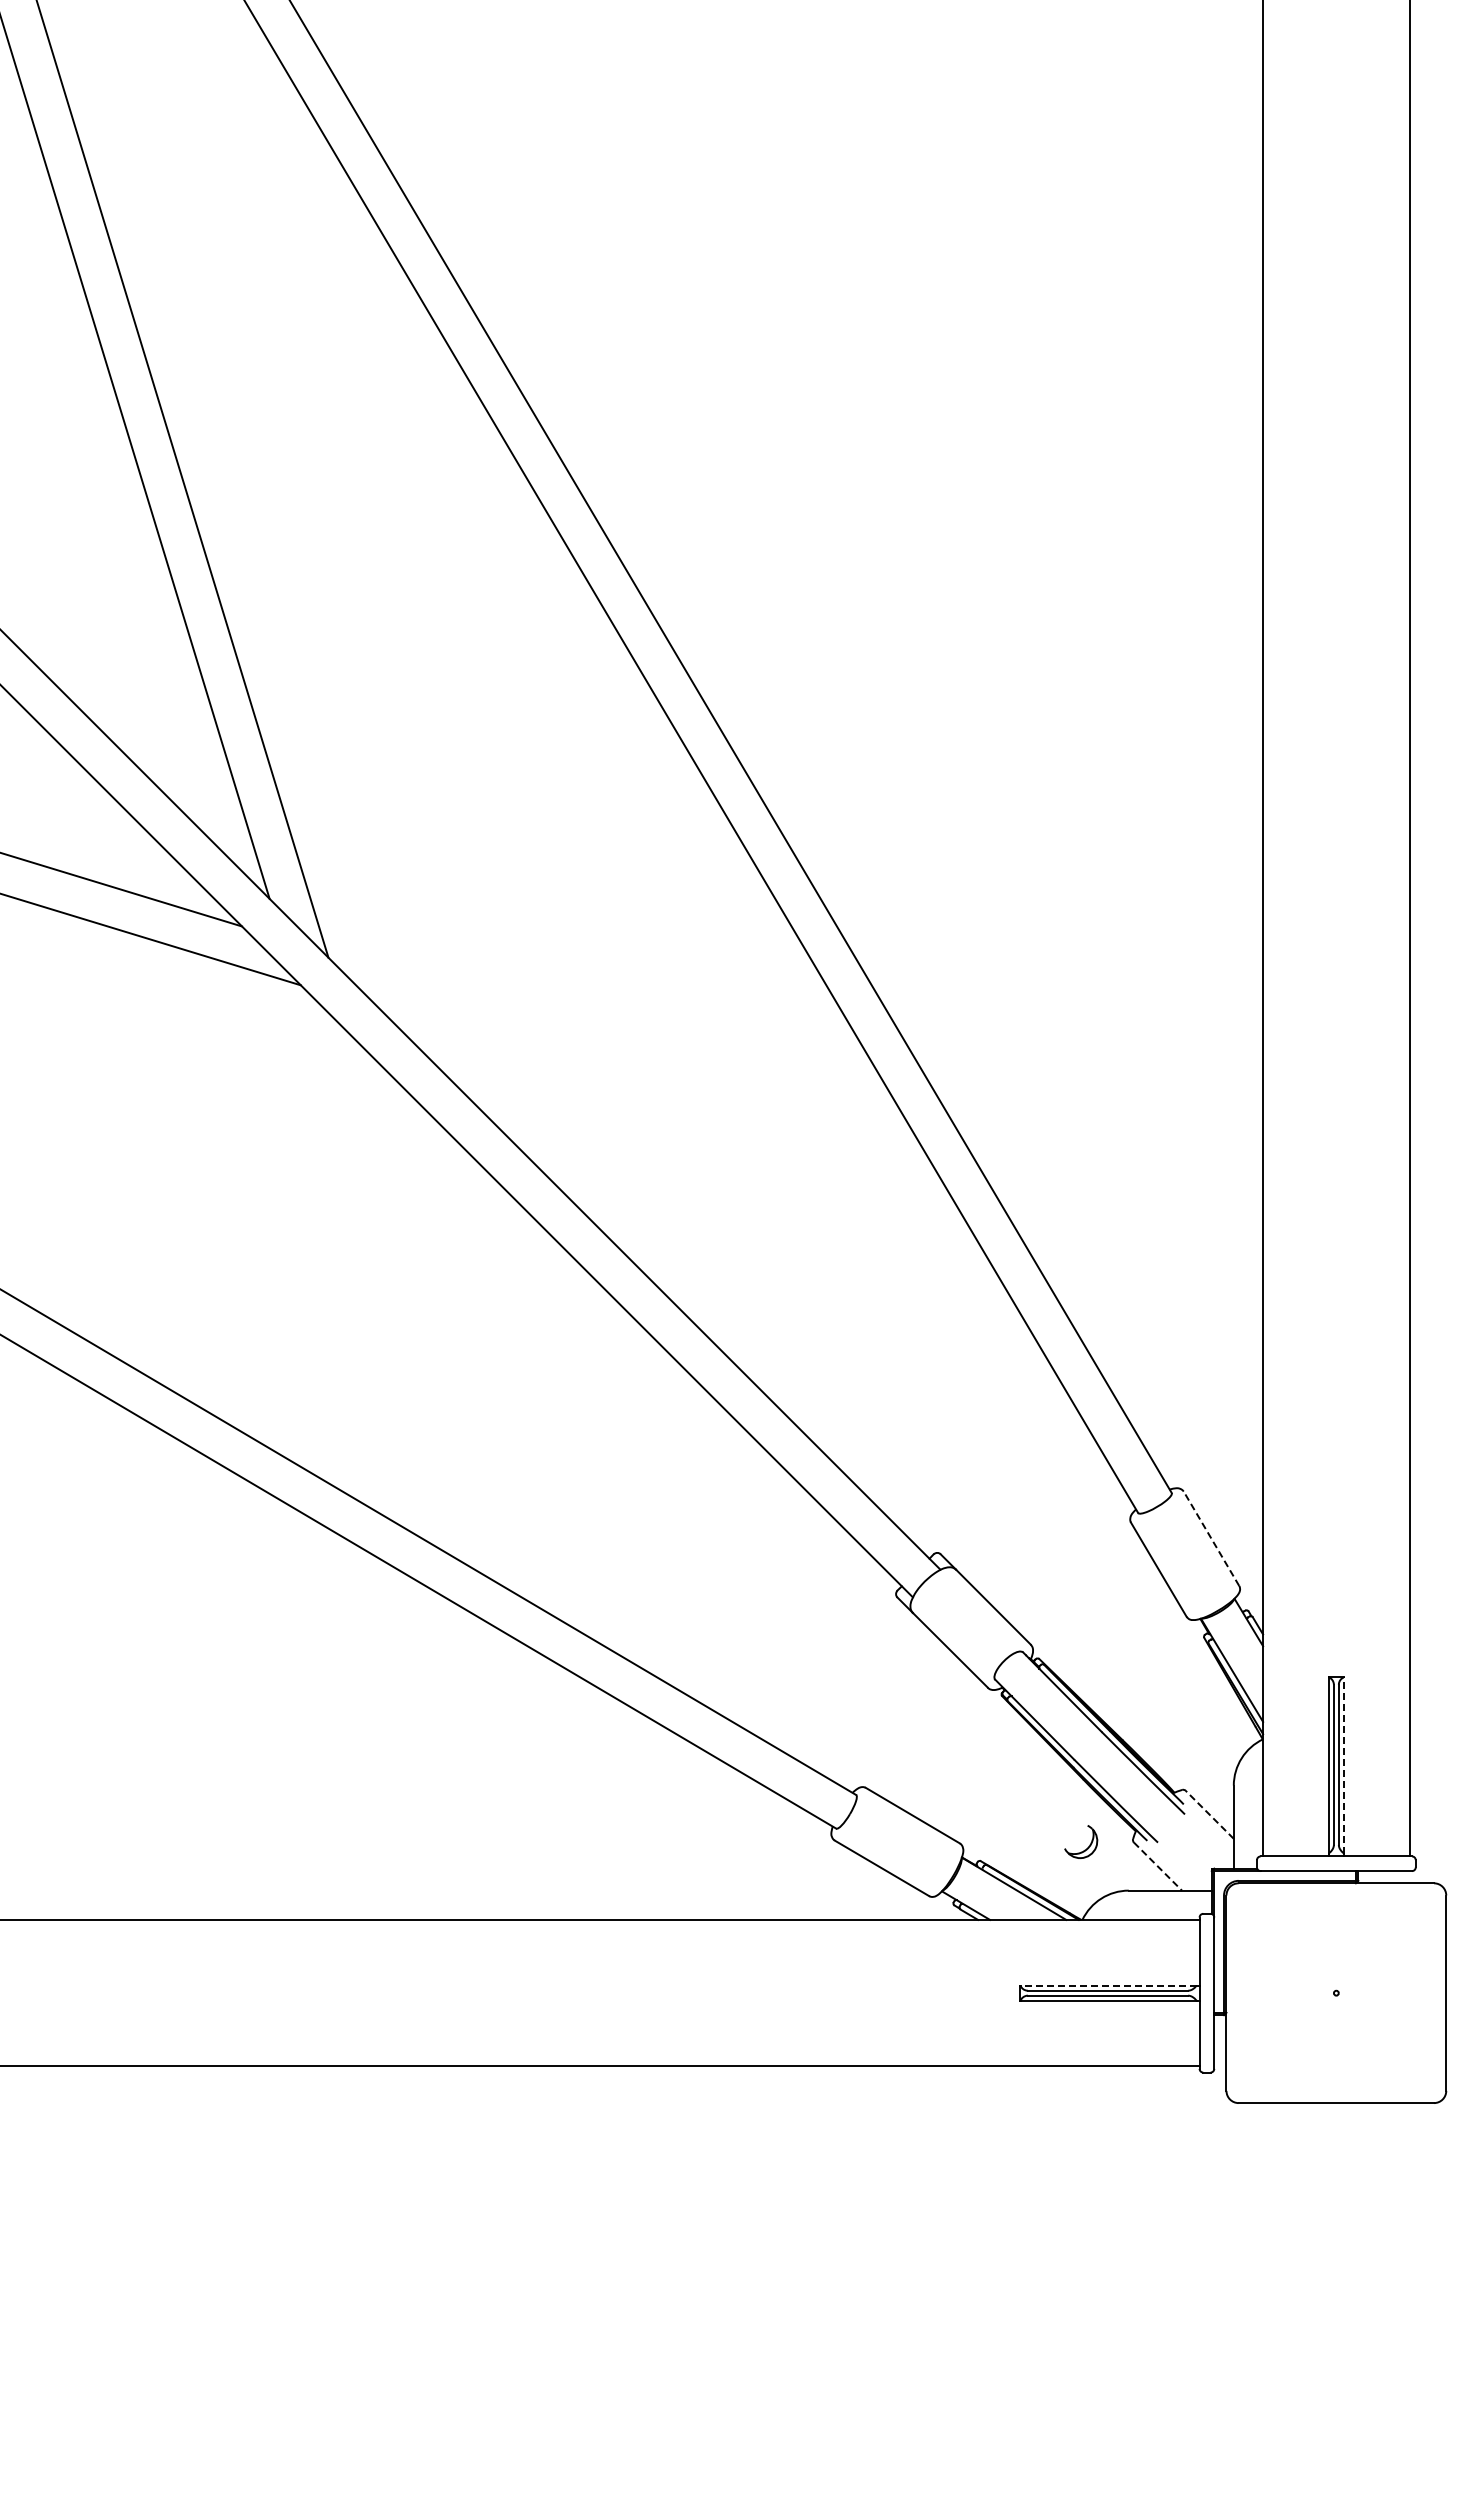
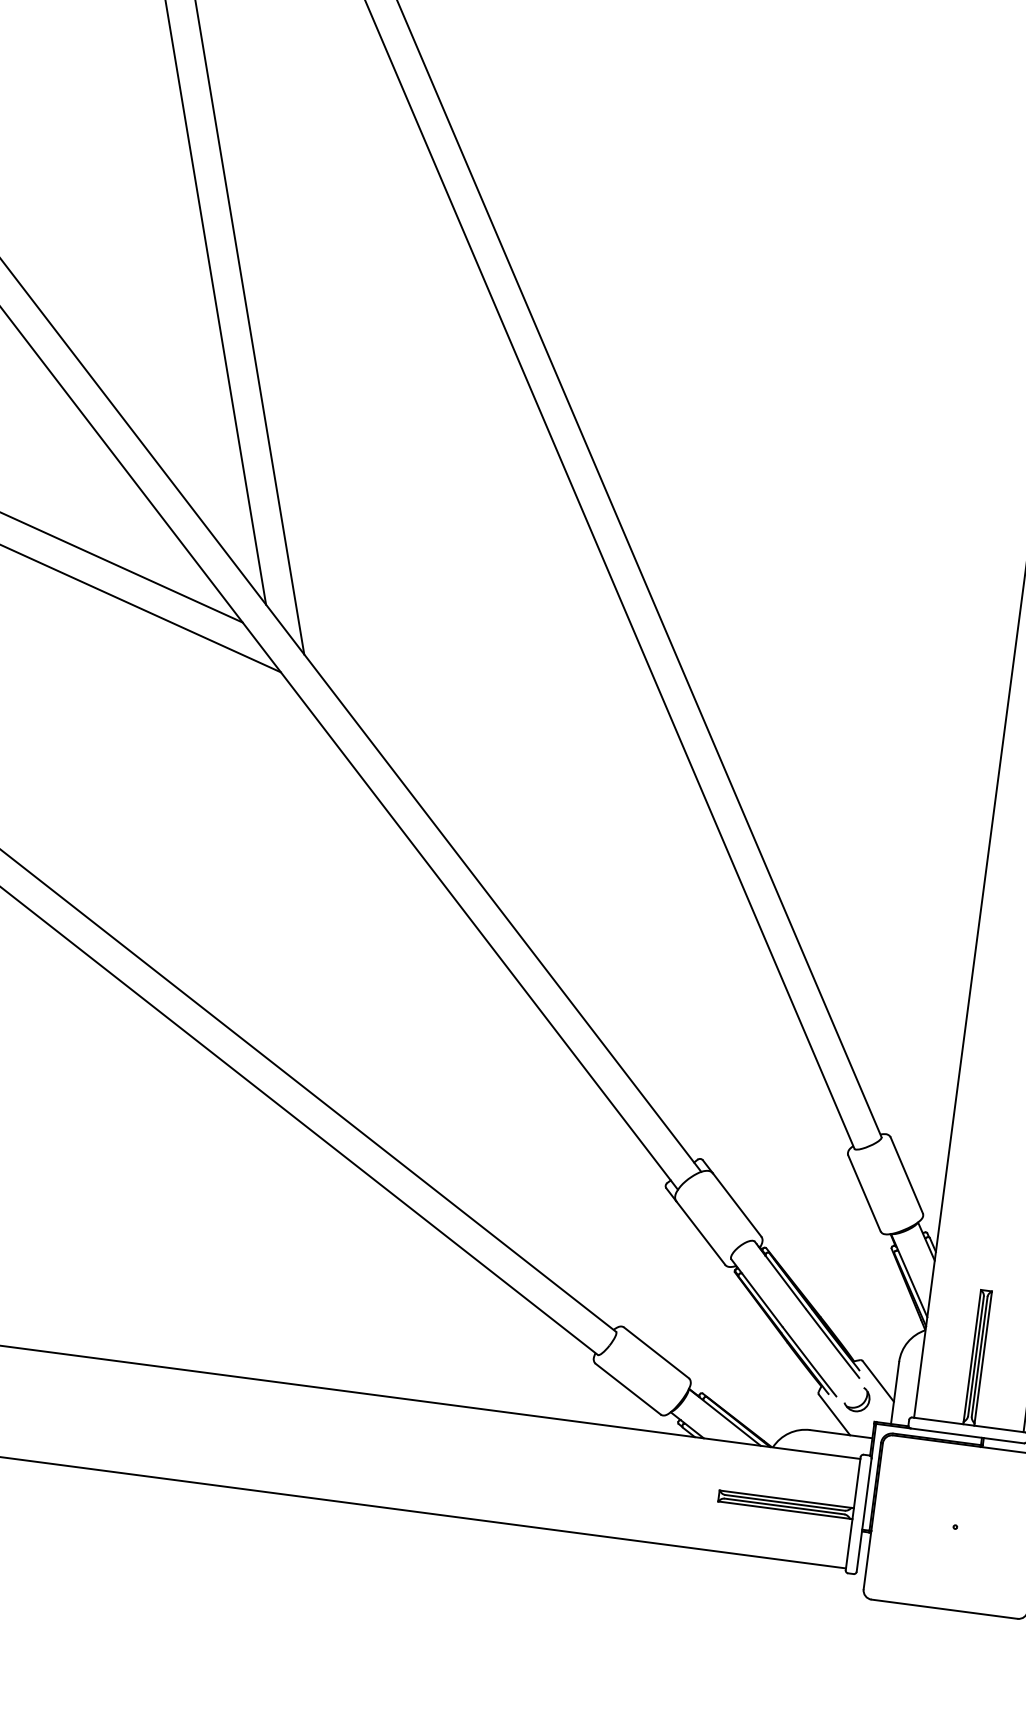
line: (1211, 1538) -> (906, 1175), dashed -> solid
line: (1343, 1764) -> (983, 1356), dashed -> solid
line: (1209, 1814) -> (878, 1381), dashed -> solid
part: (1087, 1847) -> (861, 1404), moved
line: (1158, 1866) -> (834, 1414), dashed -> solid
line: (1108, 1985) -> (785, 1498), dashed -> solid

